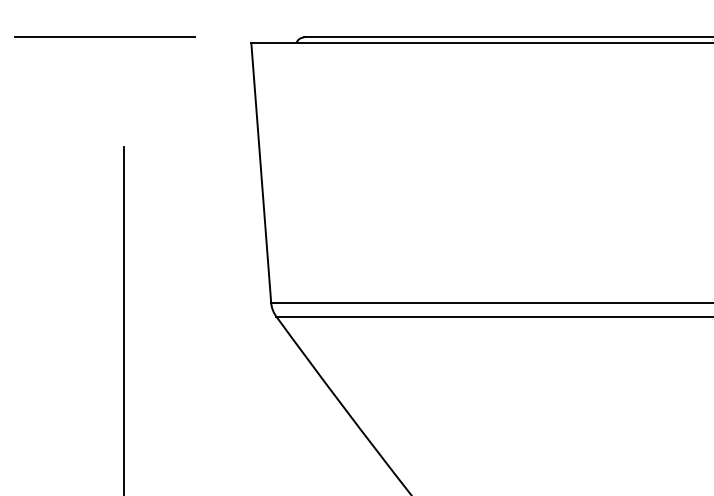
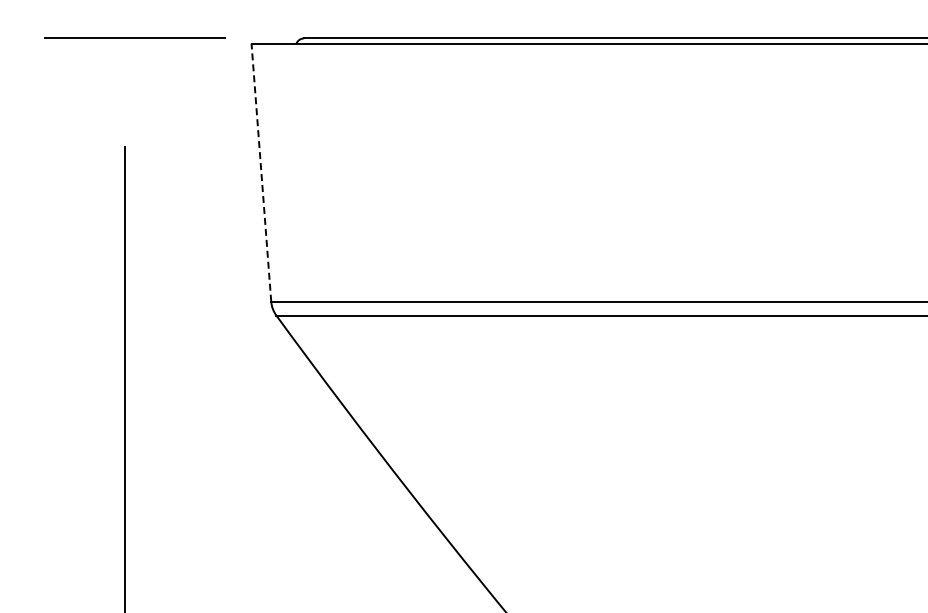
line: (104, 36) -> (134, 37), moved
line: (261, 172) -> (261, 172), solid -> dashed

